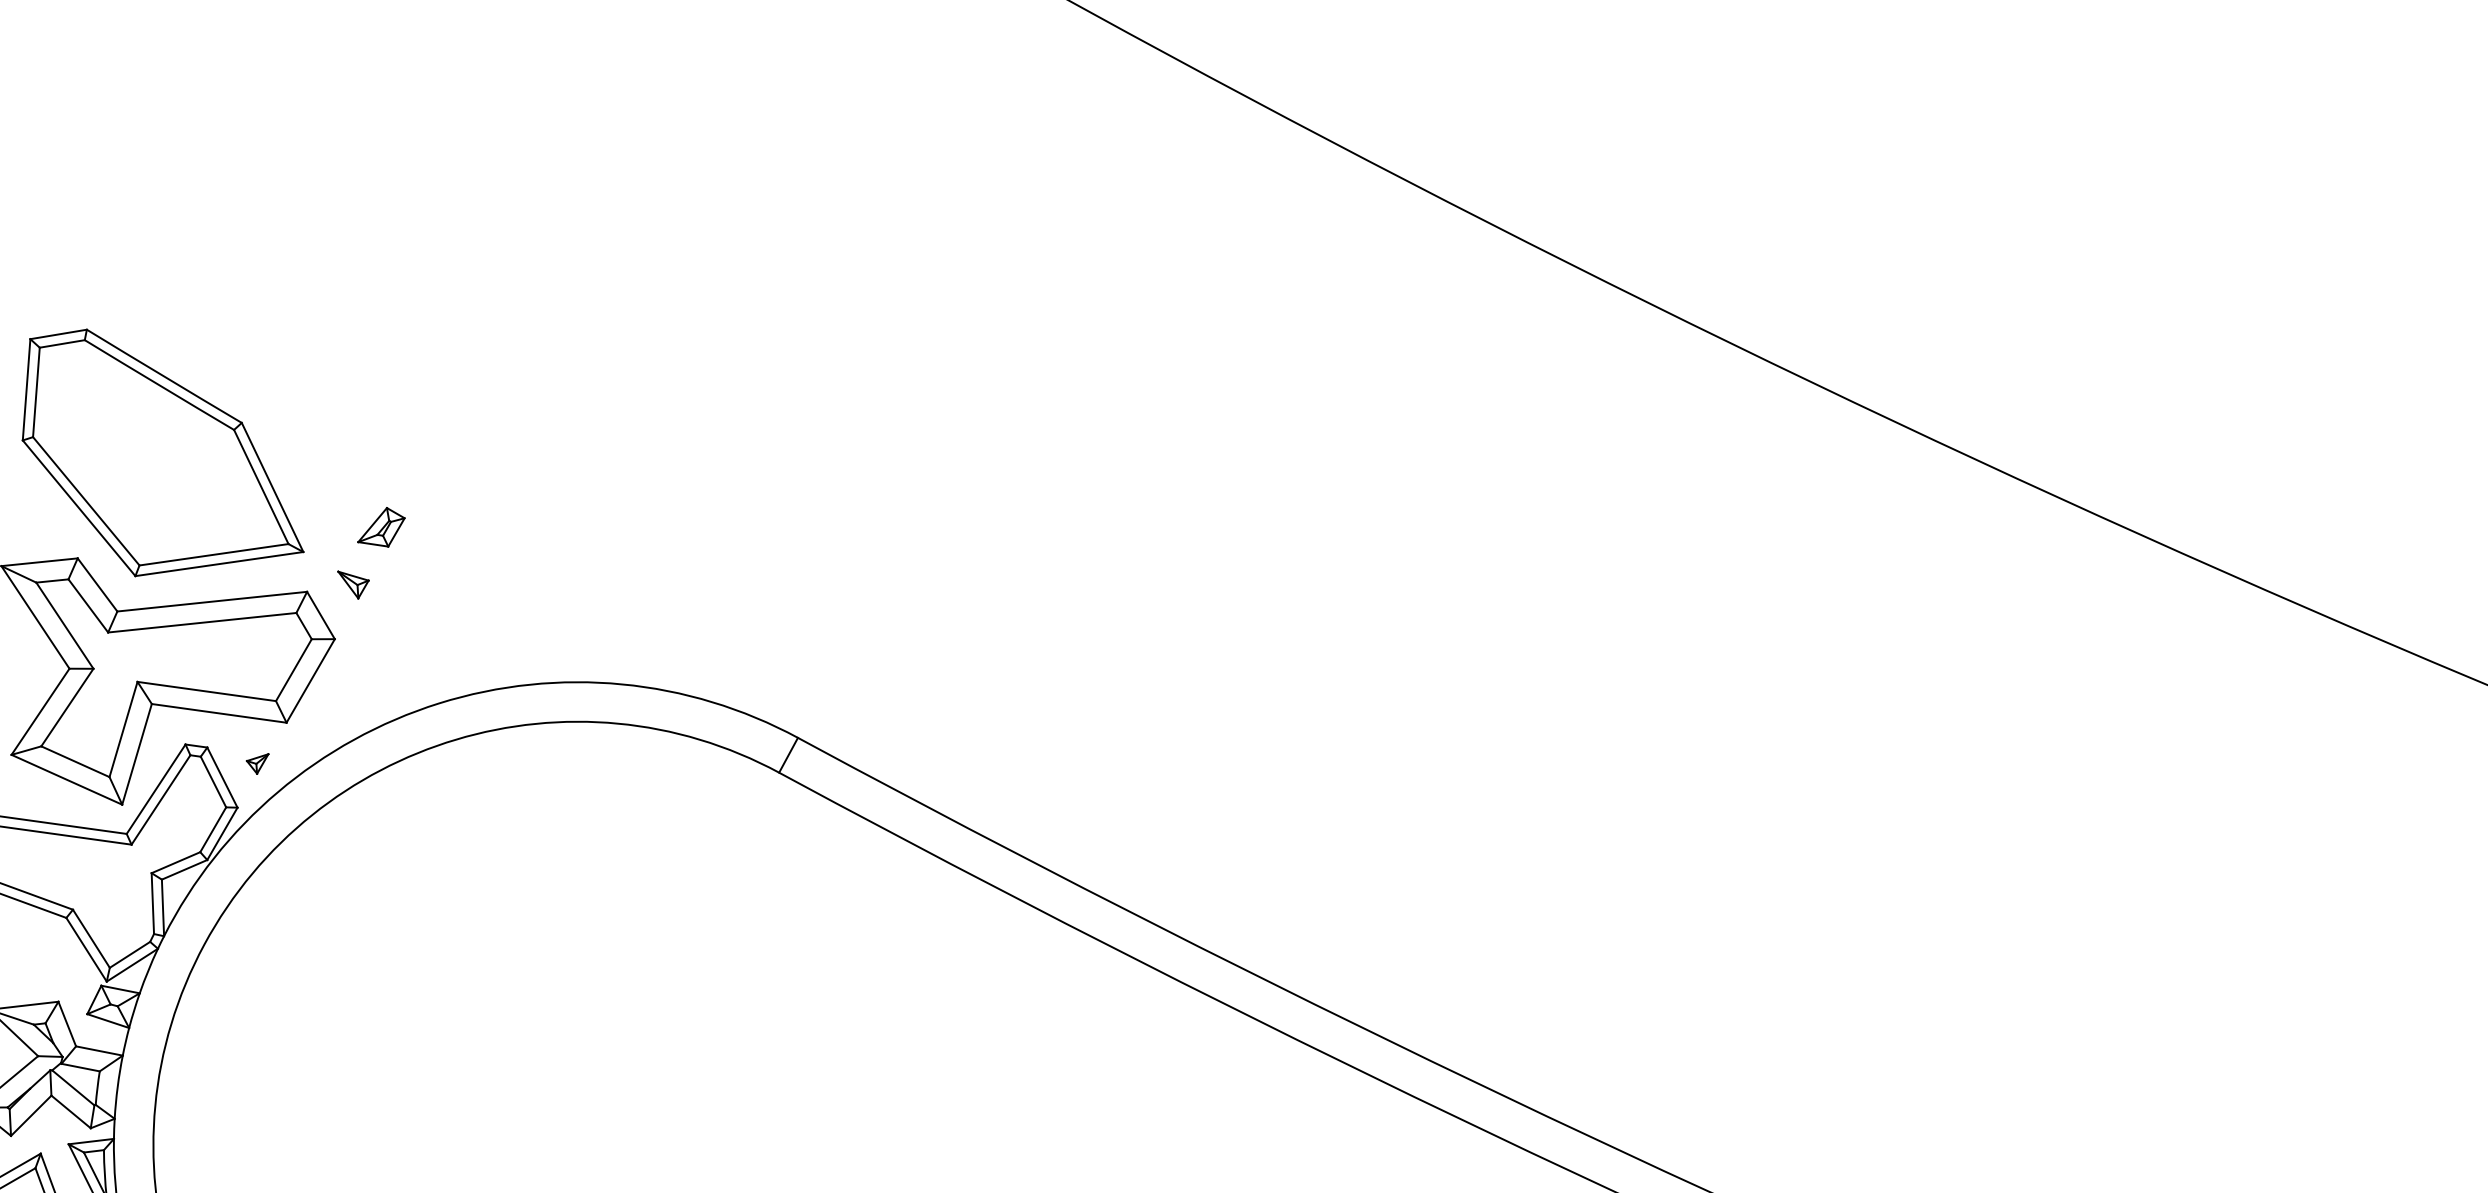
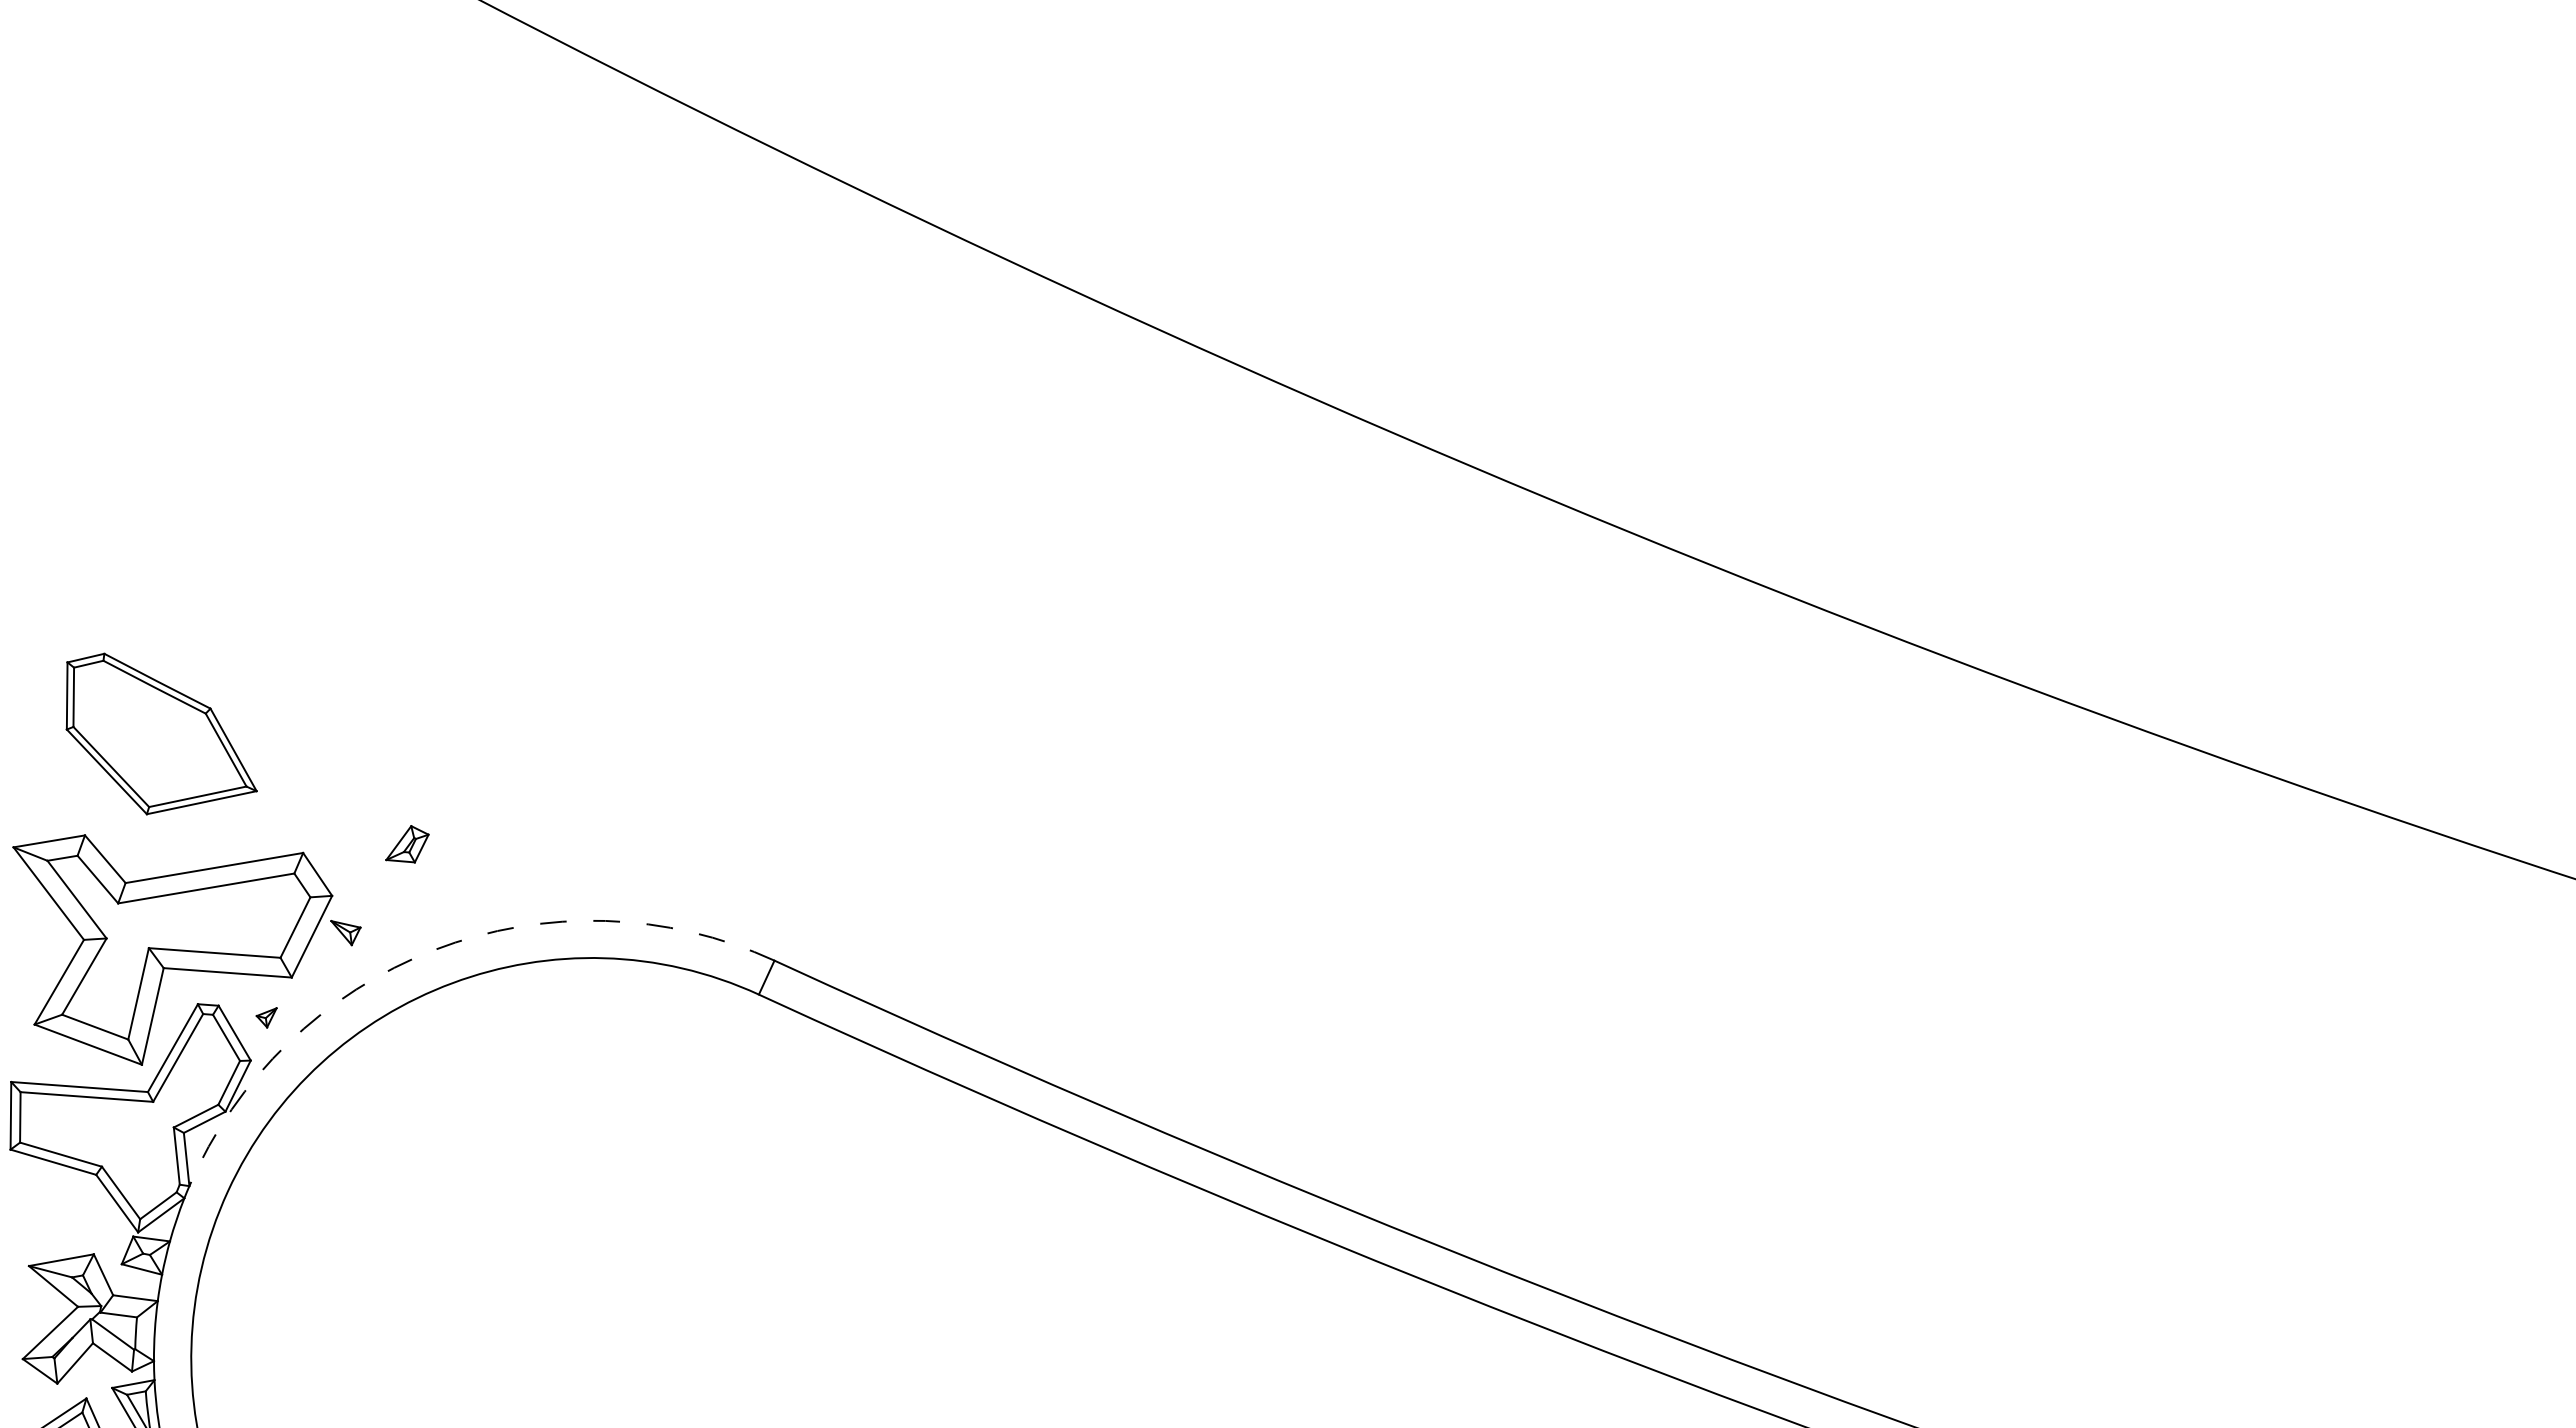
part: (165, 455) -> (161, 733), size x0.7
part: (381, 527) -> (407, 844), moved
part: (352, 585) -> (345, 933), moved
arc: (439, 703) -> (434, 950), solid -> dashed

